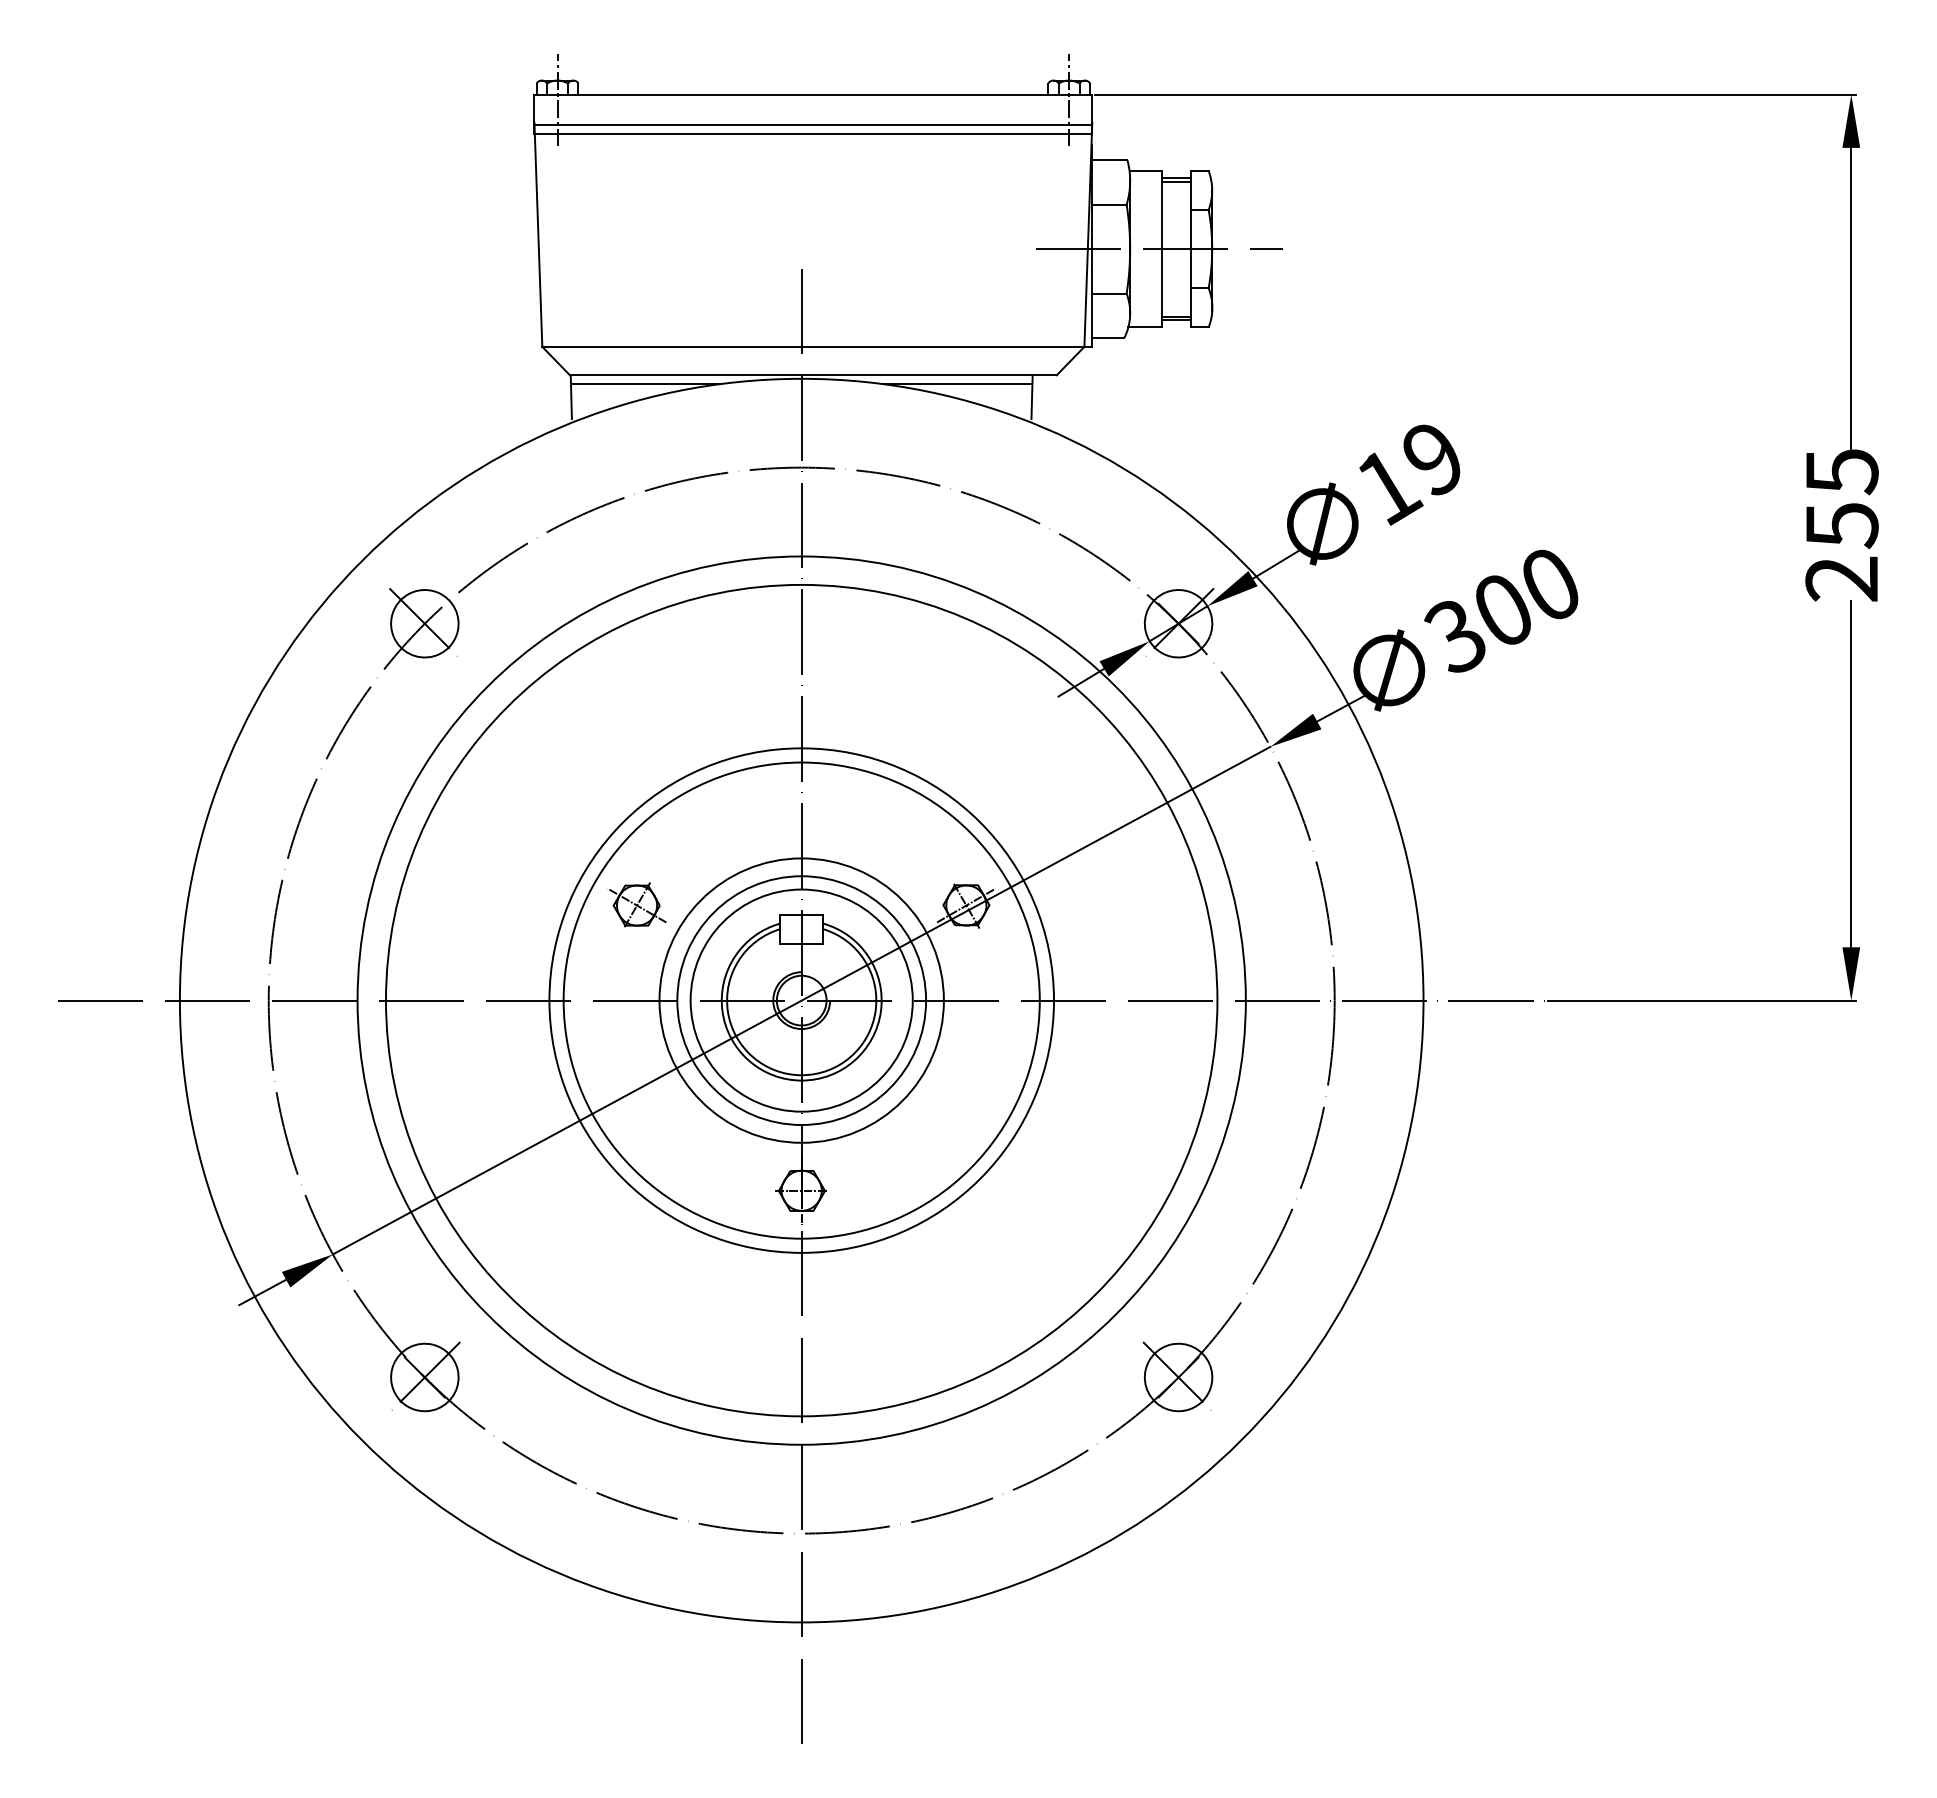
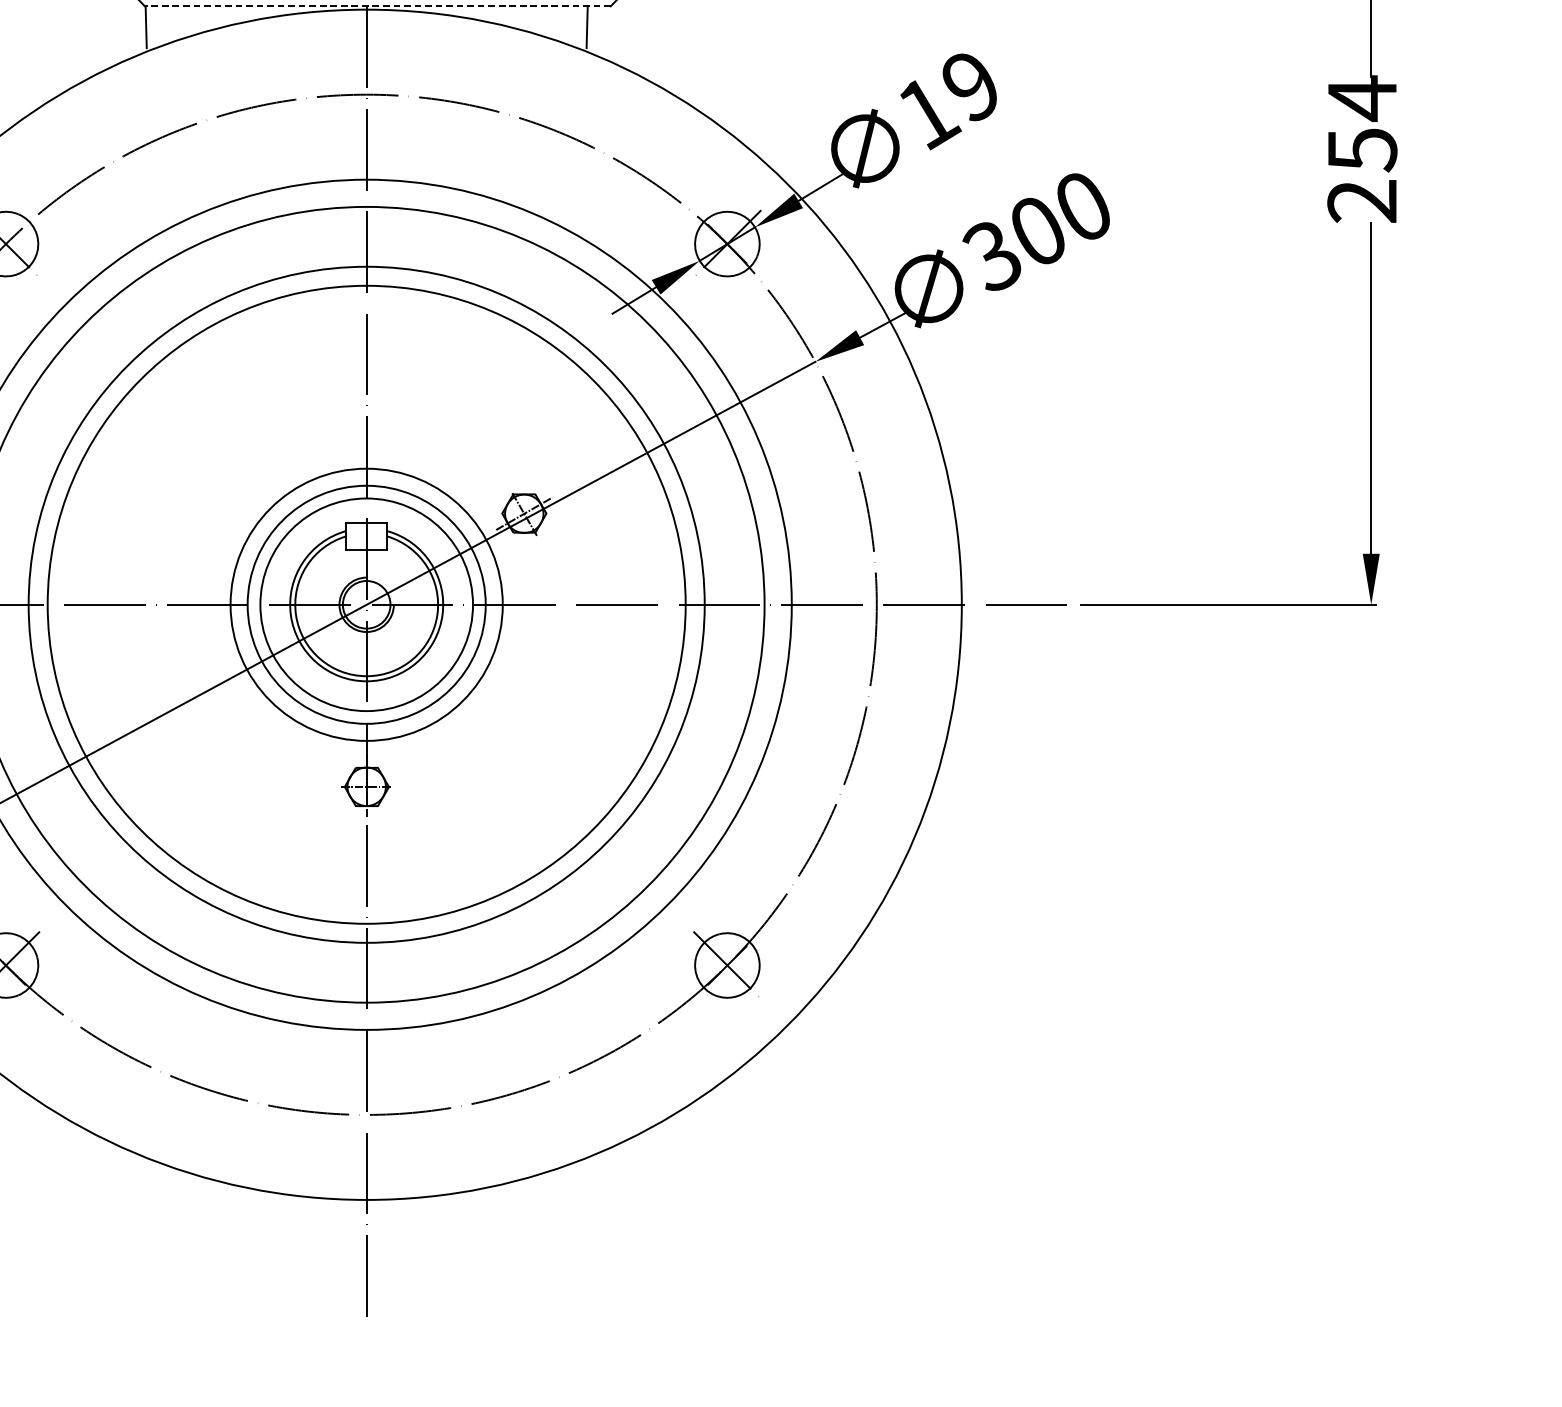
line: (812, 375) -> (377, 6), solid -> dashed
line: (645, 384) -> (217, 15), removed
line: (957, 384) -> (515, 15), removed
text: (1842, 471) -> (1362, 98), 255 -> 254
part: (637, 904) -> (209, 512), removed
circle: (801, 1000) -> (366, 604), size x1.4
circle: (801, 1000) -> (366, 604), size x1.4

